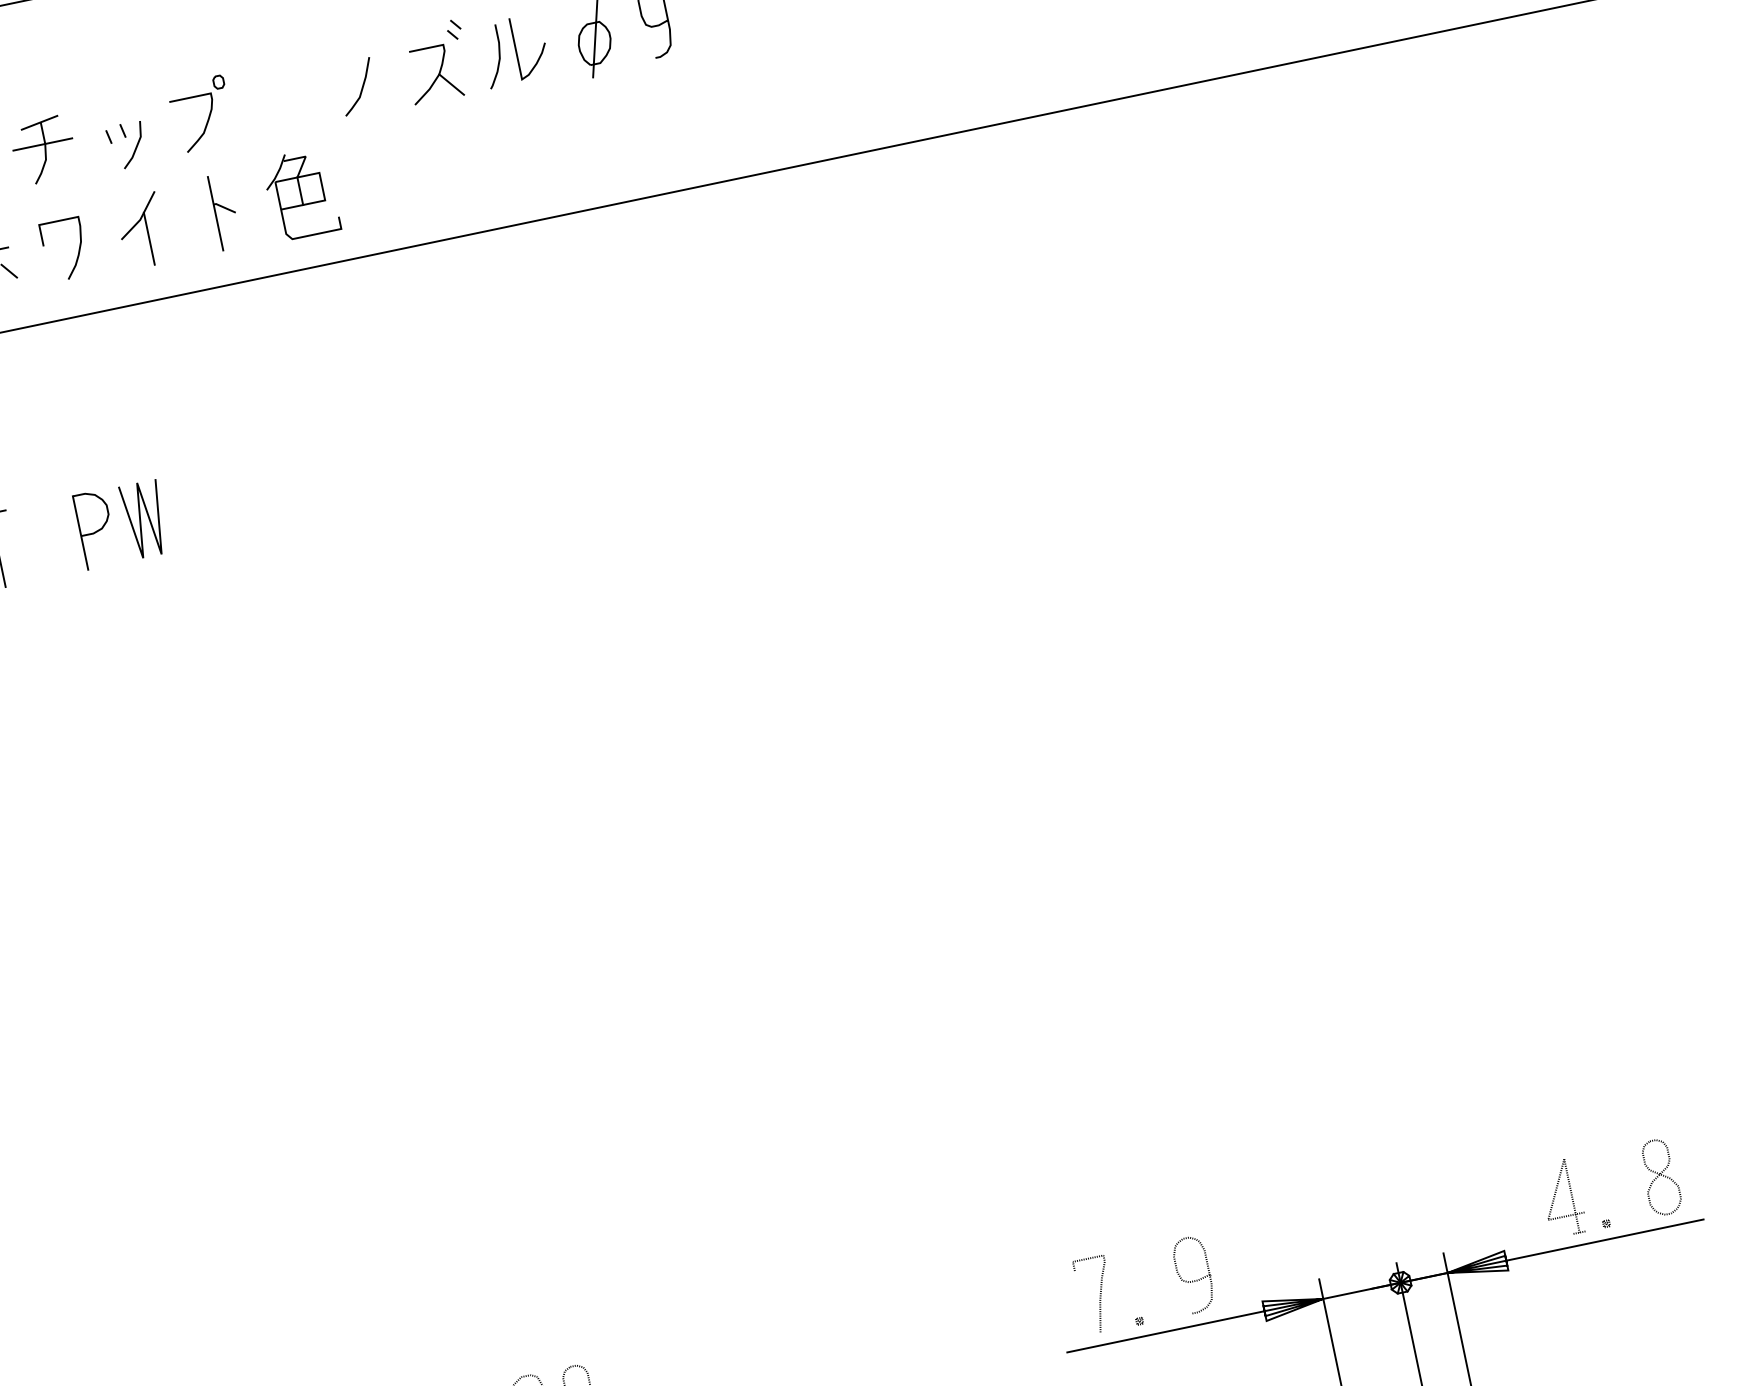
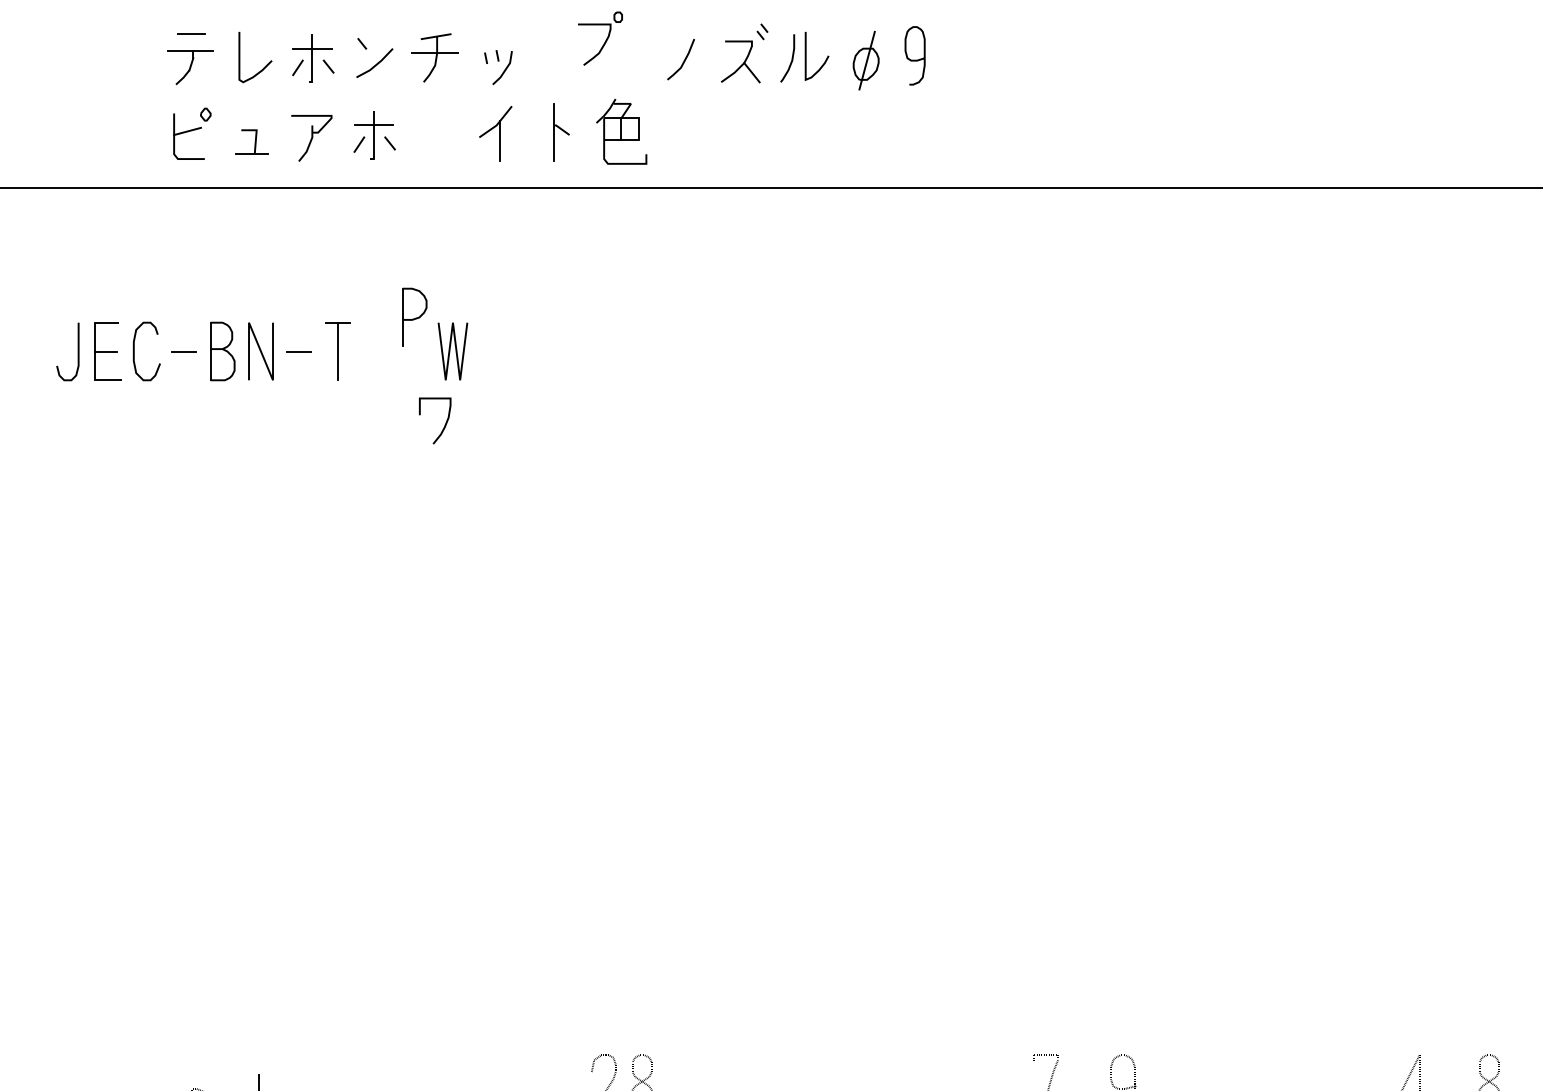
part: (201, 113) -> (600, 38), moved
curve: (77, 251) -> (444, 424), moved
part: (95, 528) -> (414, 316), moved

